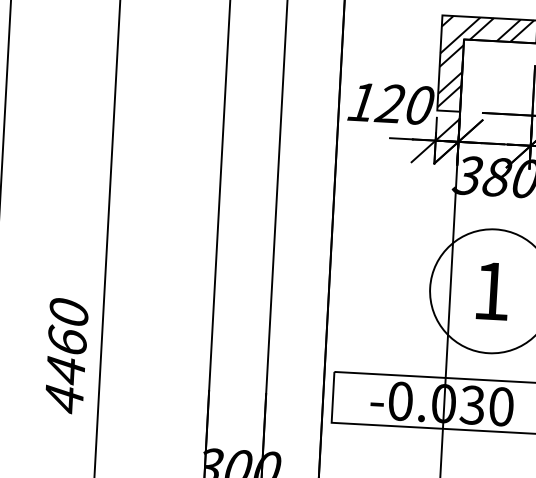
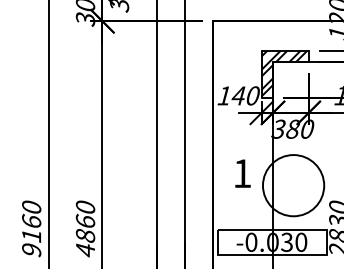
text: (388, 102) -> (237, 95), 120 -> 140
text: (491, 290) -> (242, 173), moved
text: (65, 371) -> (85, 236), 4460 -> 4860

